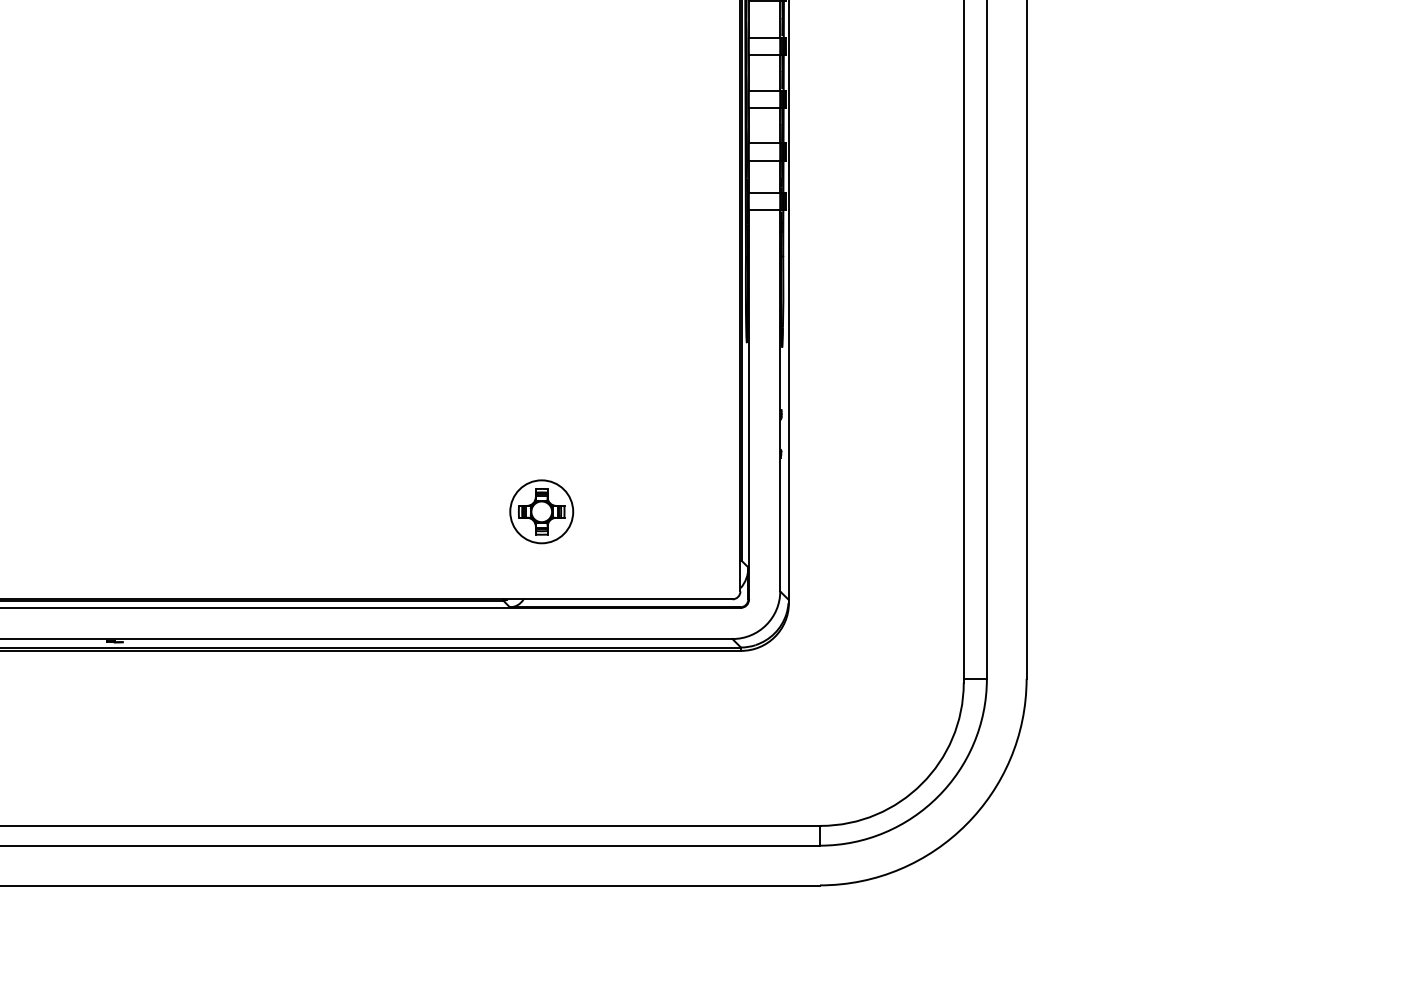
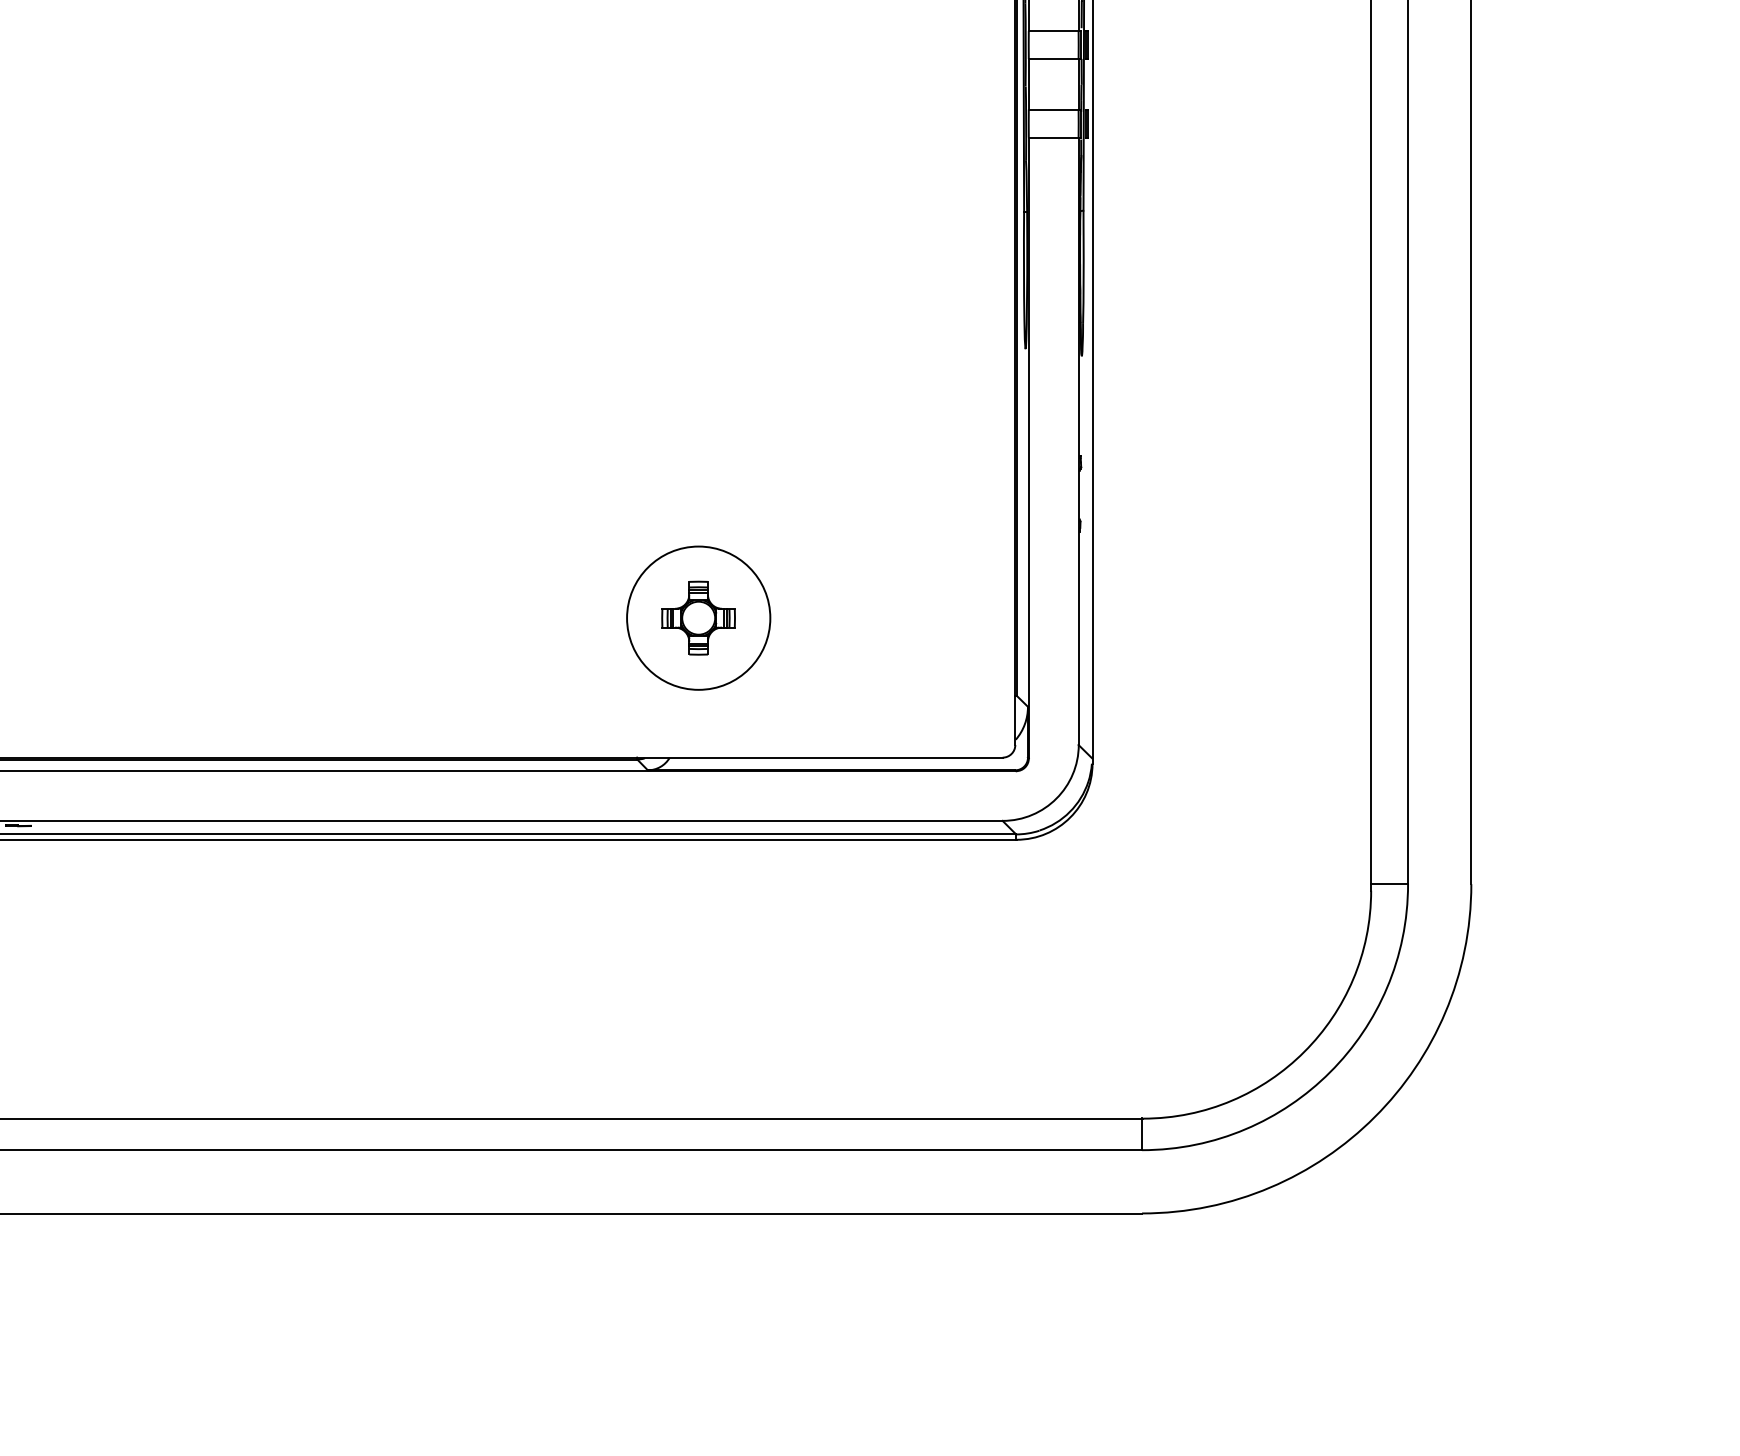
circle: (541, 511) -> (698, 617), size x1.43

